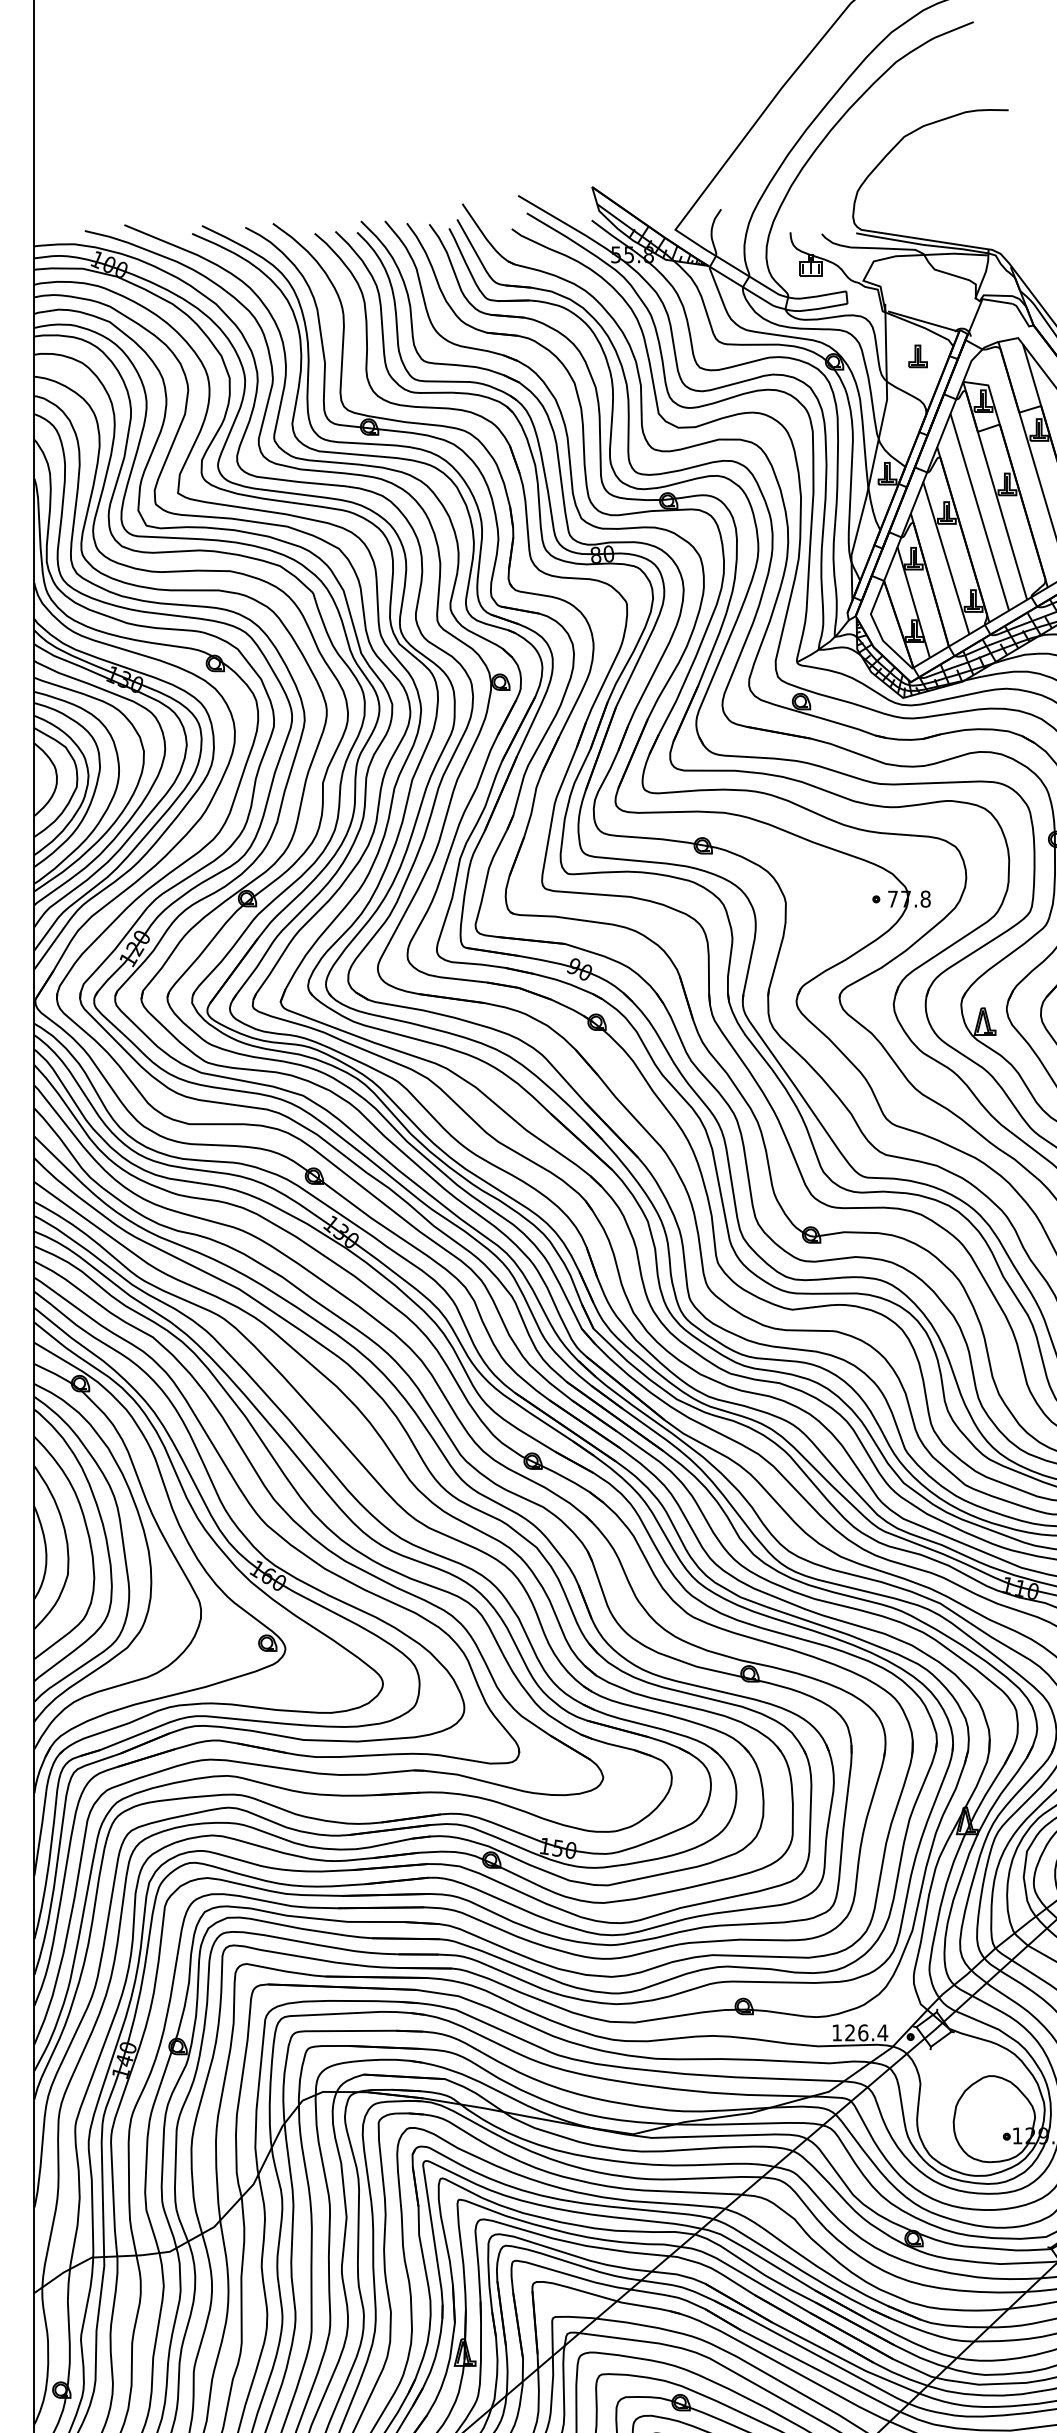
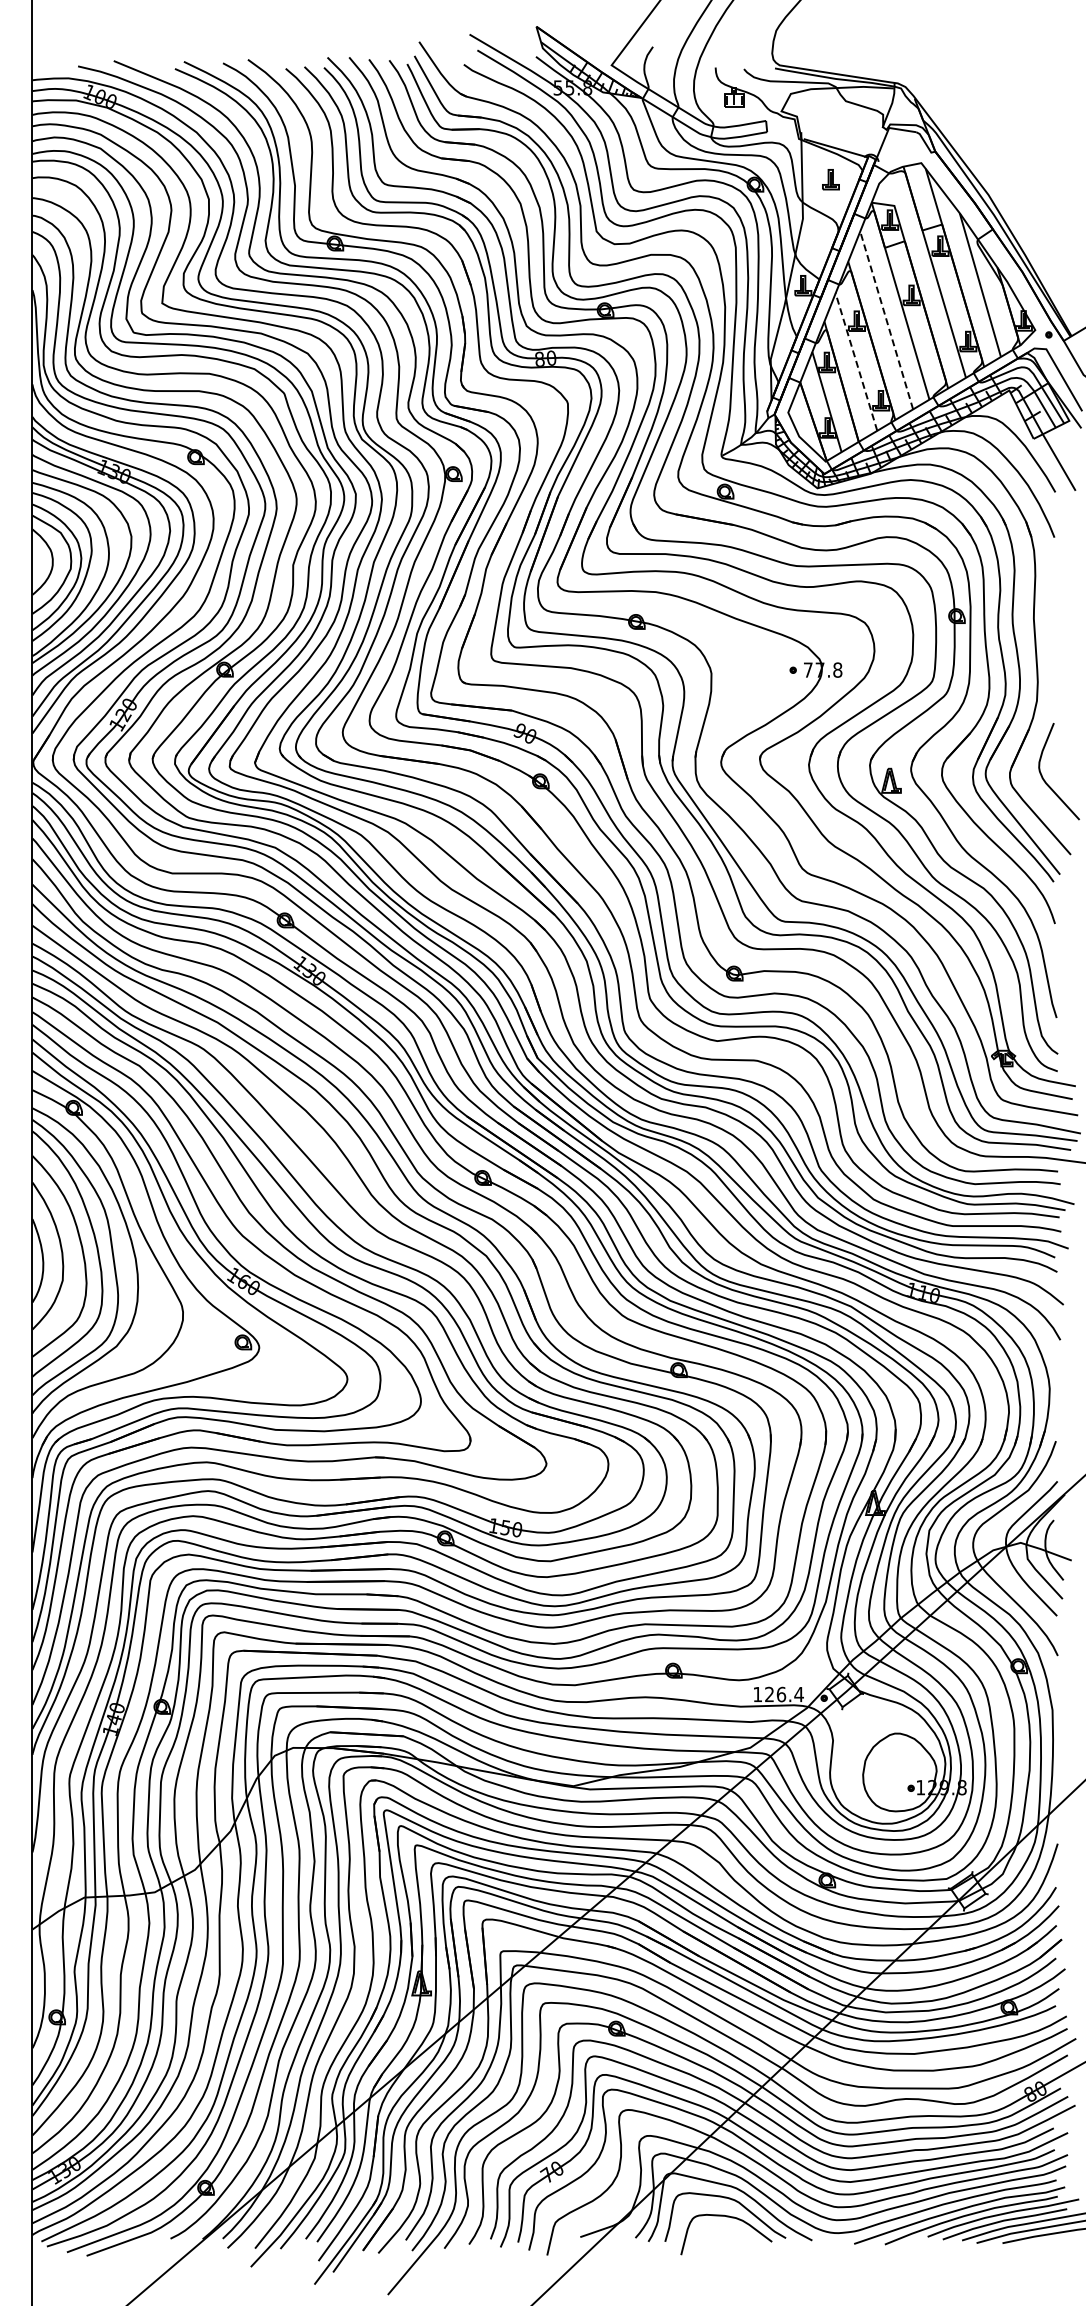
line: (979, 512) -> (886, 320), solid -> dashed
line: (946, 558) -> (856, 362), solid -> dashed

